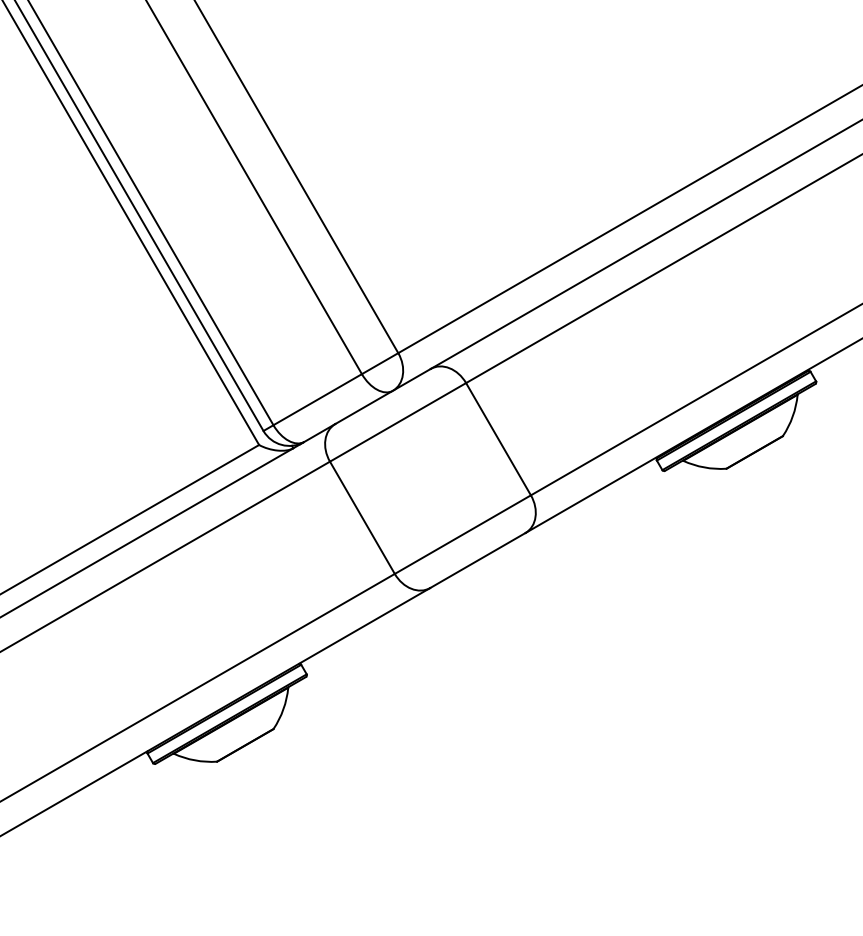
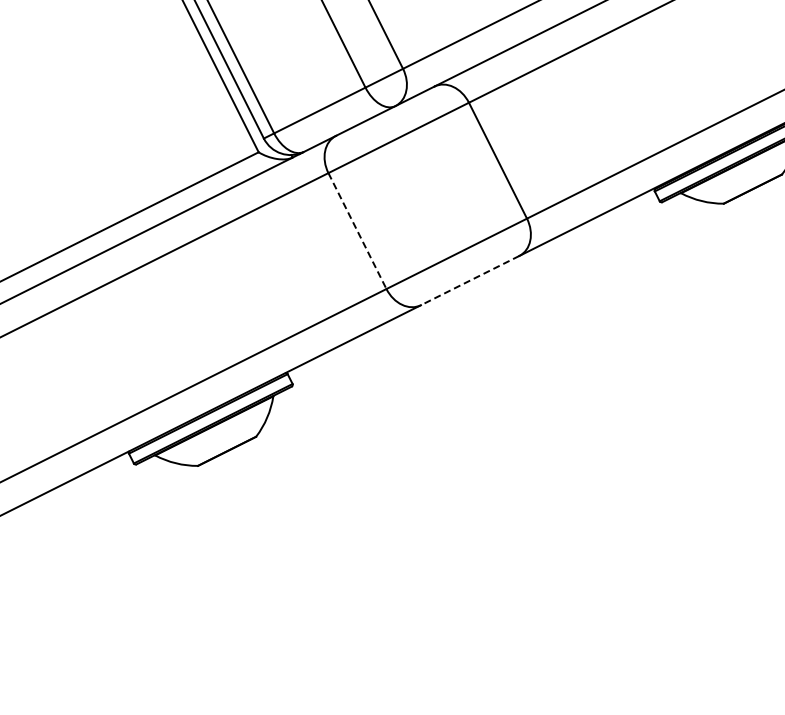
line: (362, 517) -> (357, 230), solid -> dashed
line: (477, 560) -> (469, 280), solid -> dashed

